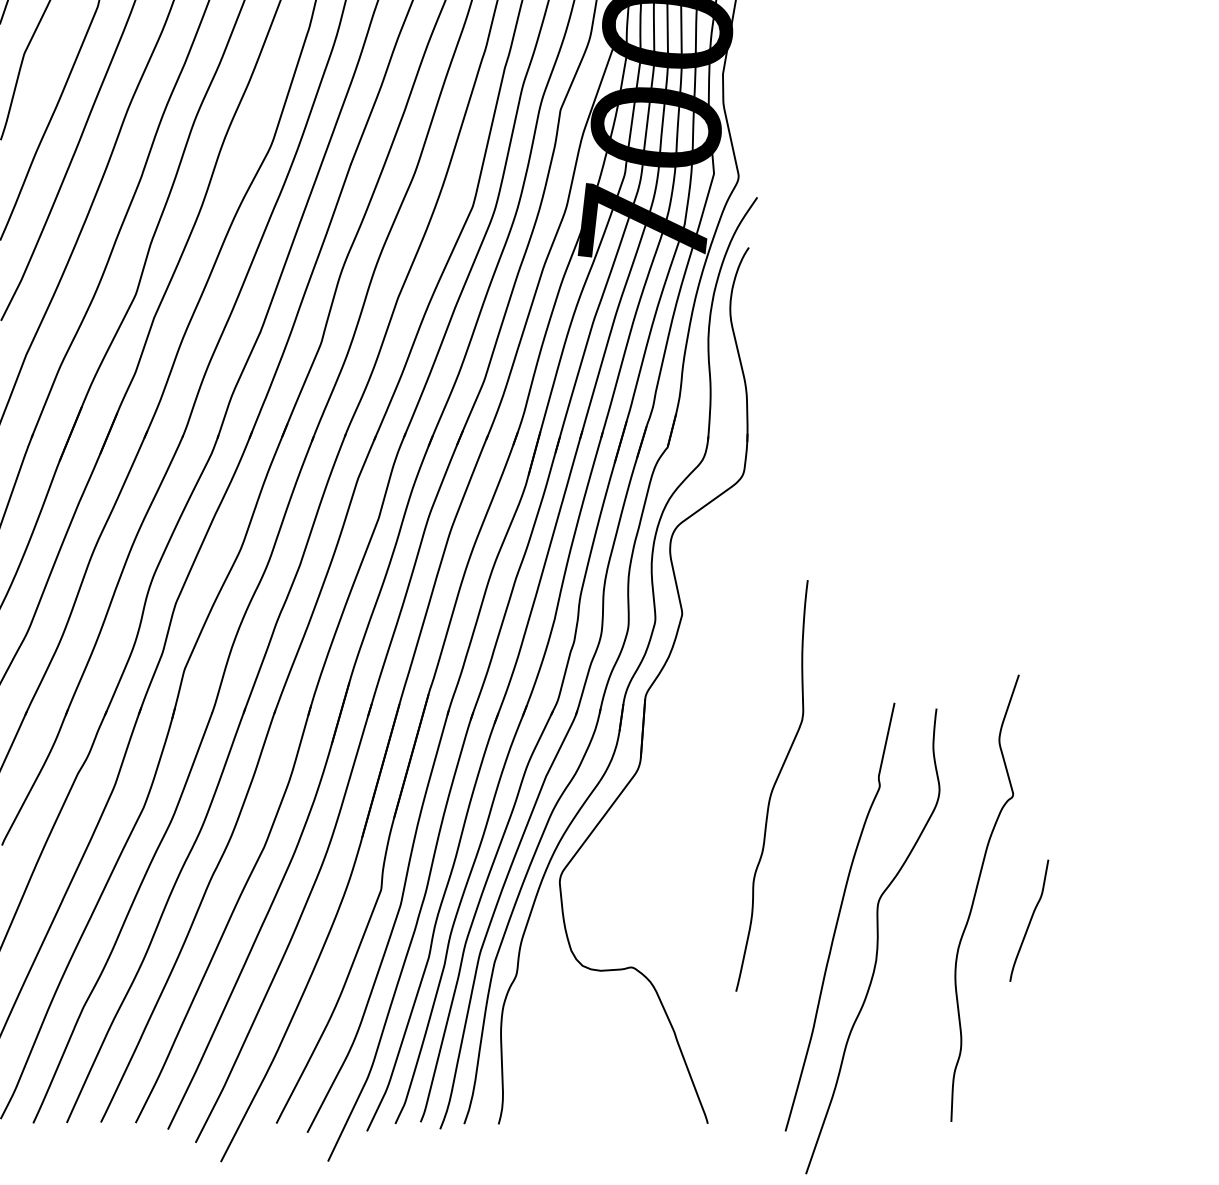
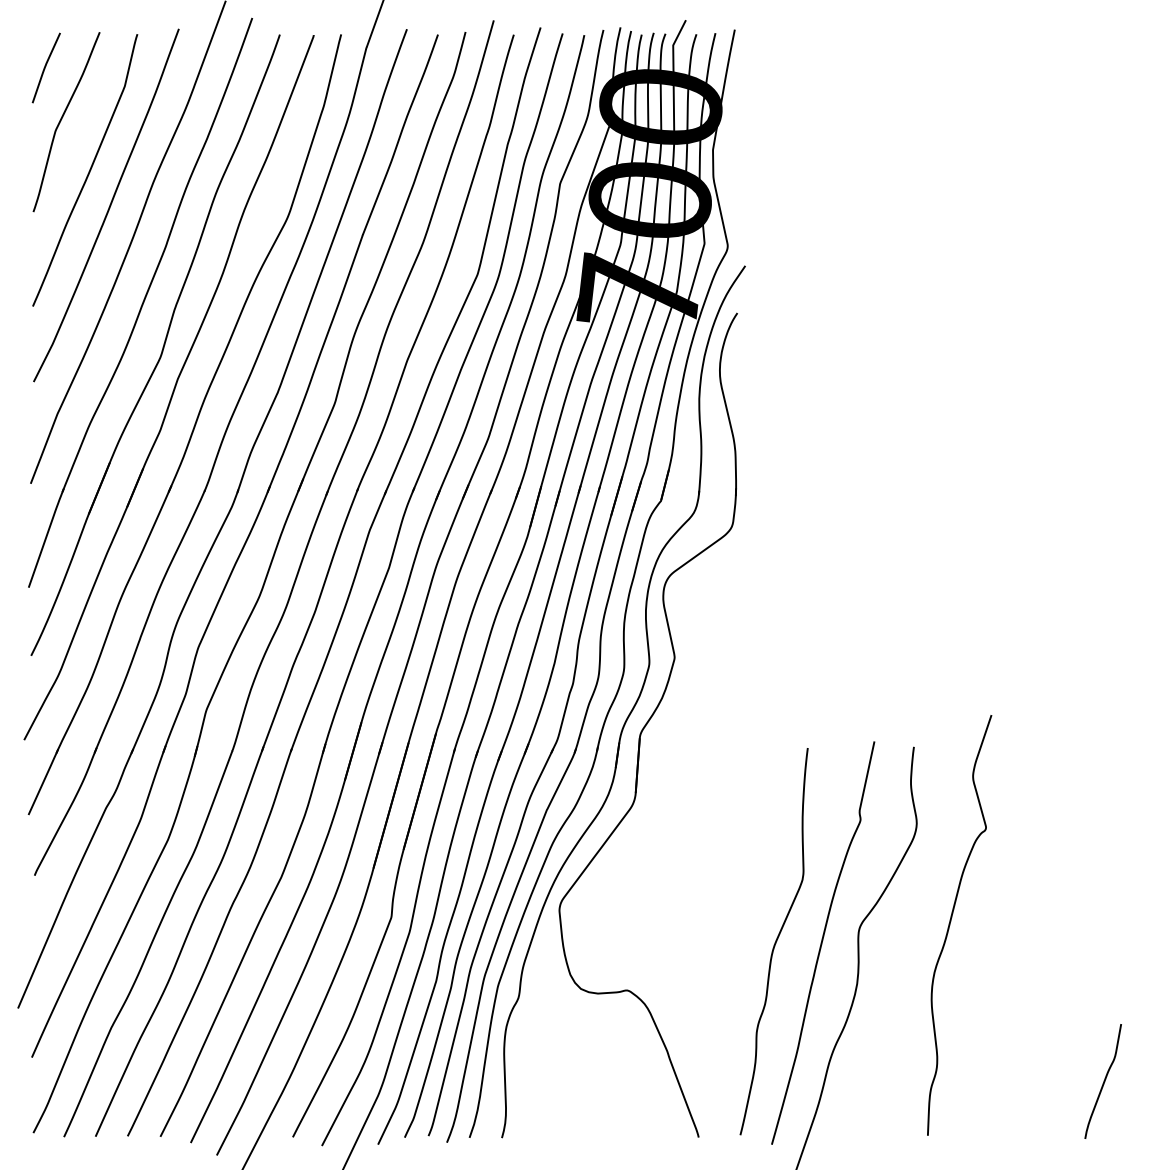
curve: (772, 786) -> (774, 942), moved
curve: (1029, 920) -> (1103, 1081), moved

